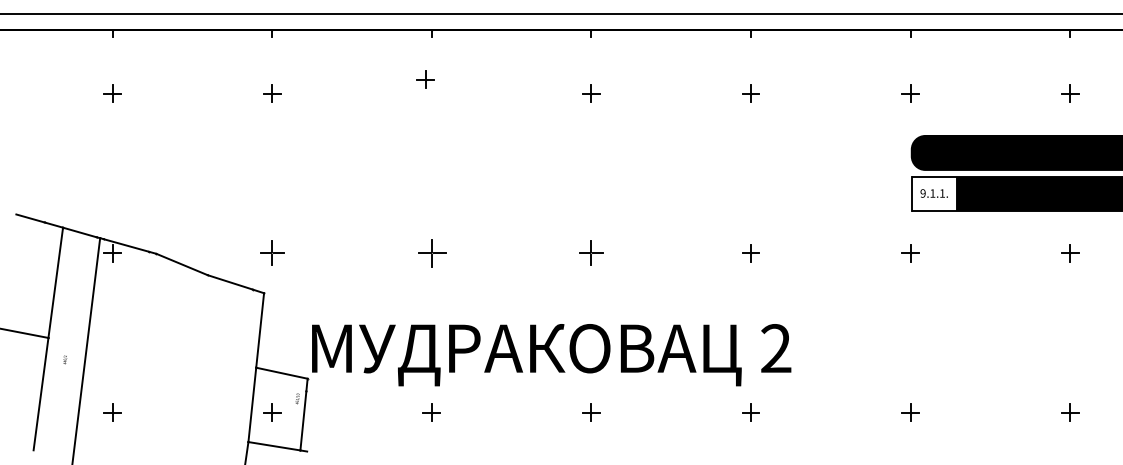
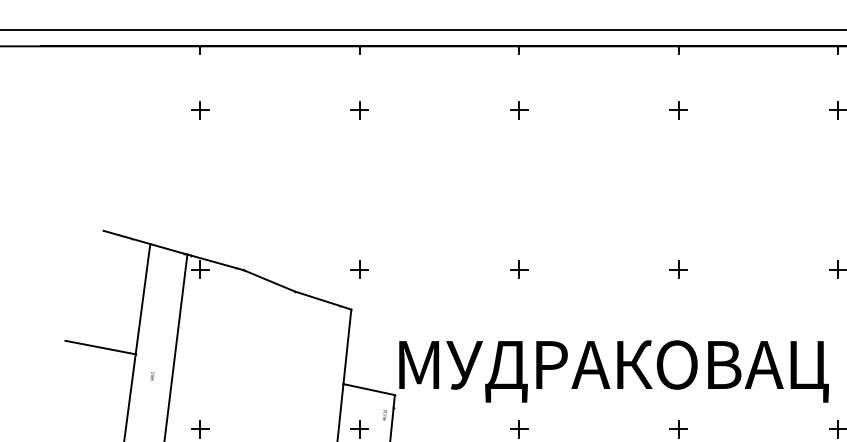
part: (425, 79) -> (518, 109), moved
part: (272, 253) -> (359, 269), size x0.71
part: (431, 253) -> (518, 269), size x0.62
part: (591, 253) -> (678, 269), size x0.71

